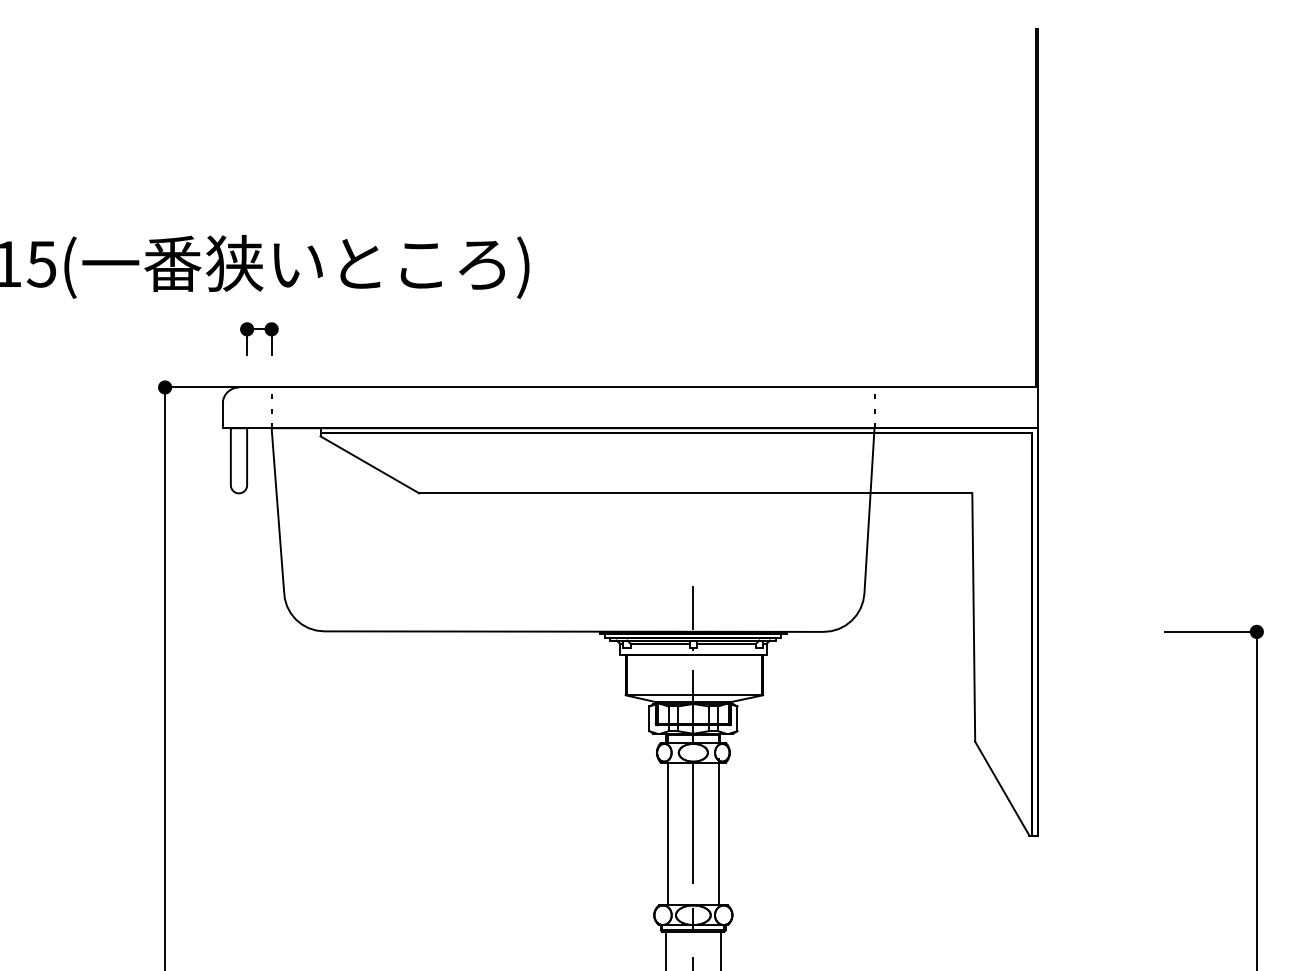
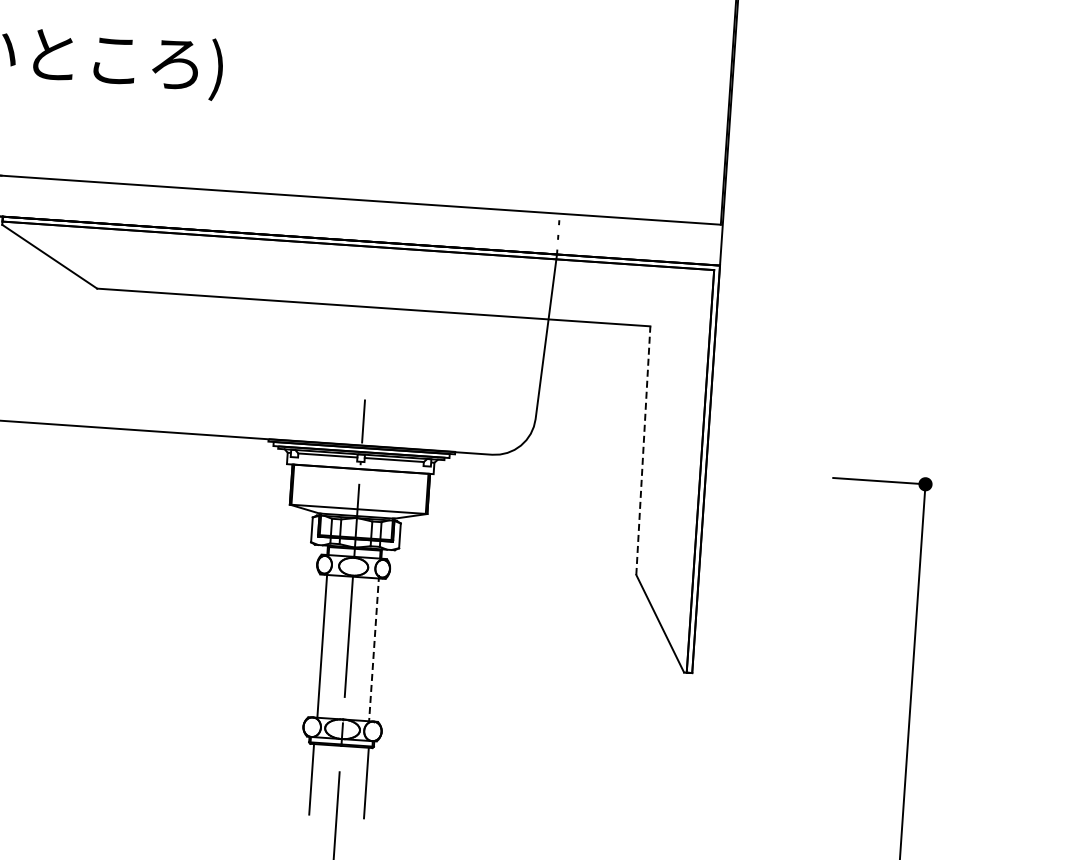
line: (973, 617) -> (643, 450), solid -> dashed
line: (719, 832) -> (374, 648), solid -> dashed

